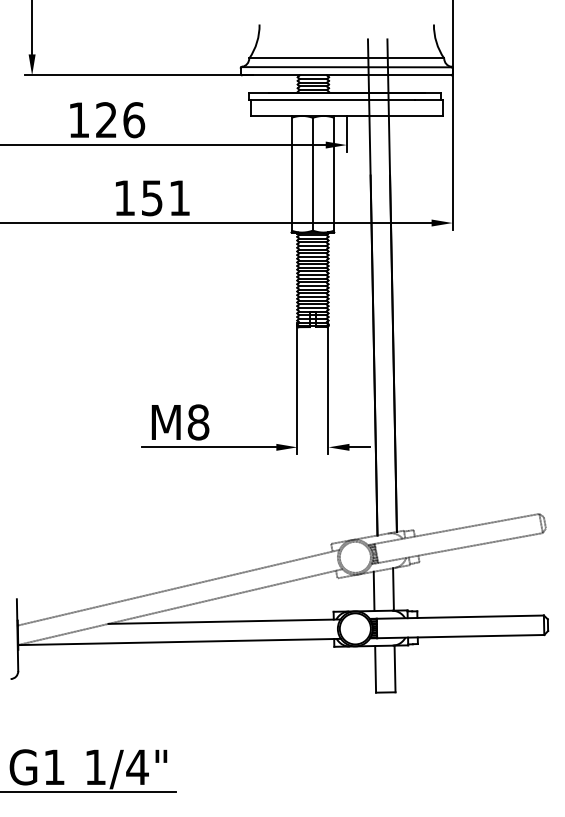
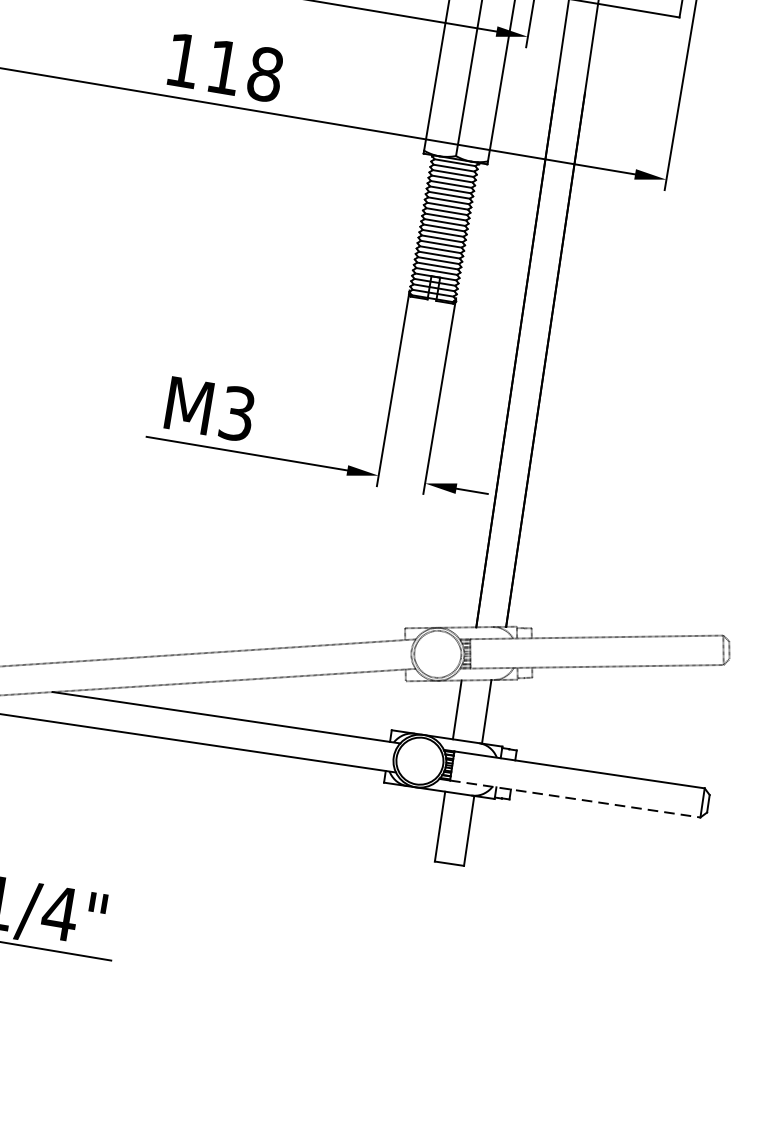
text: (166, 198) -> (245, 71), 151 -> 118
text: (198, 422) -> (237, 413), M8 -> M3
line: (460, 636) -> (574, 798), solid -> dashed

